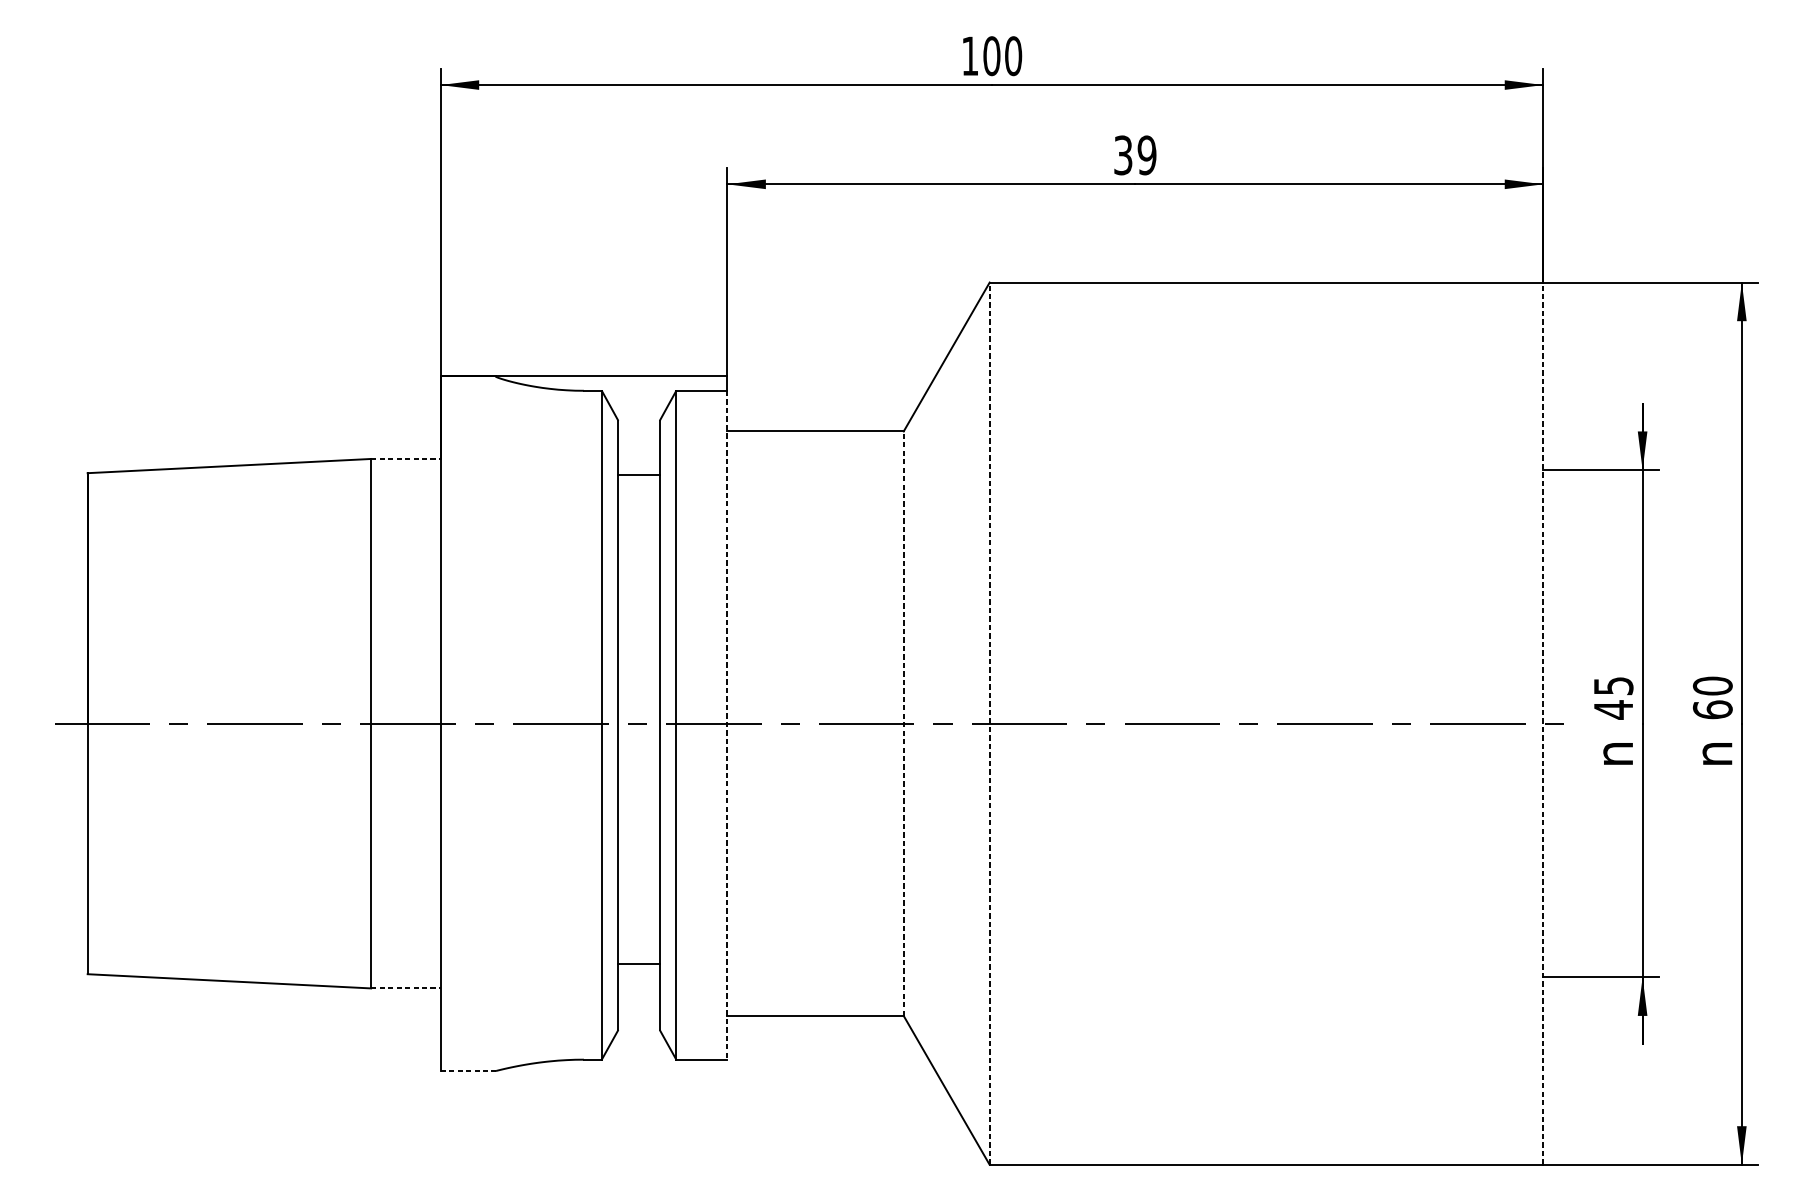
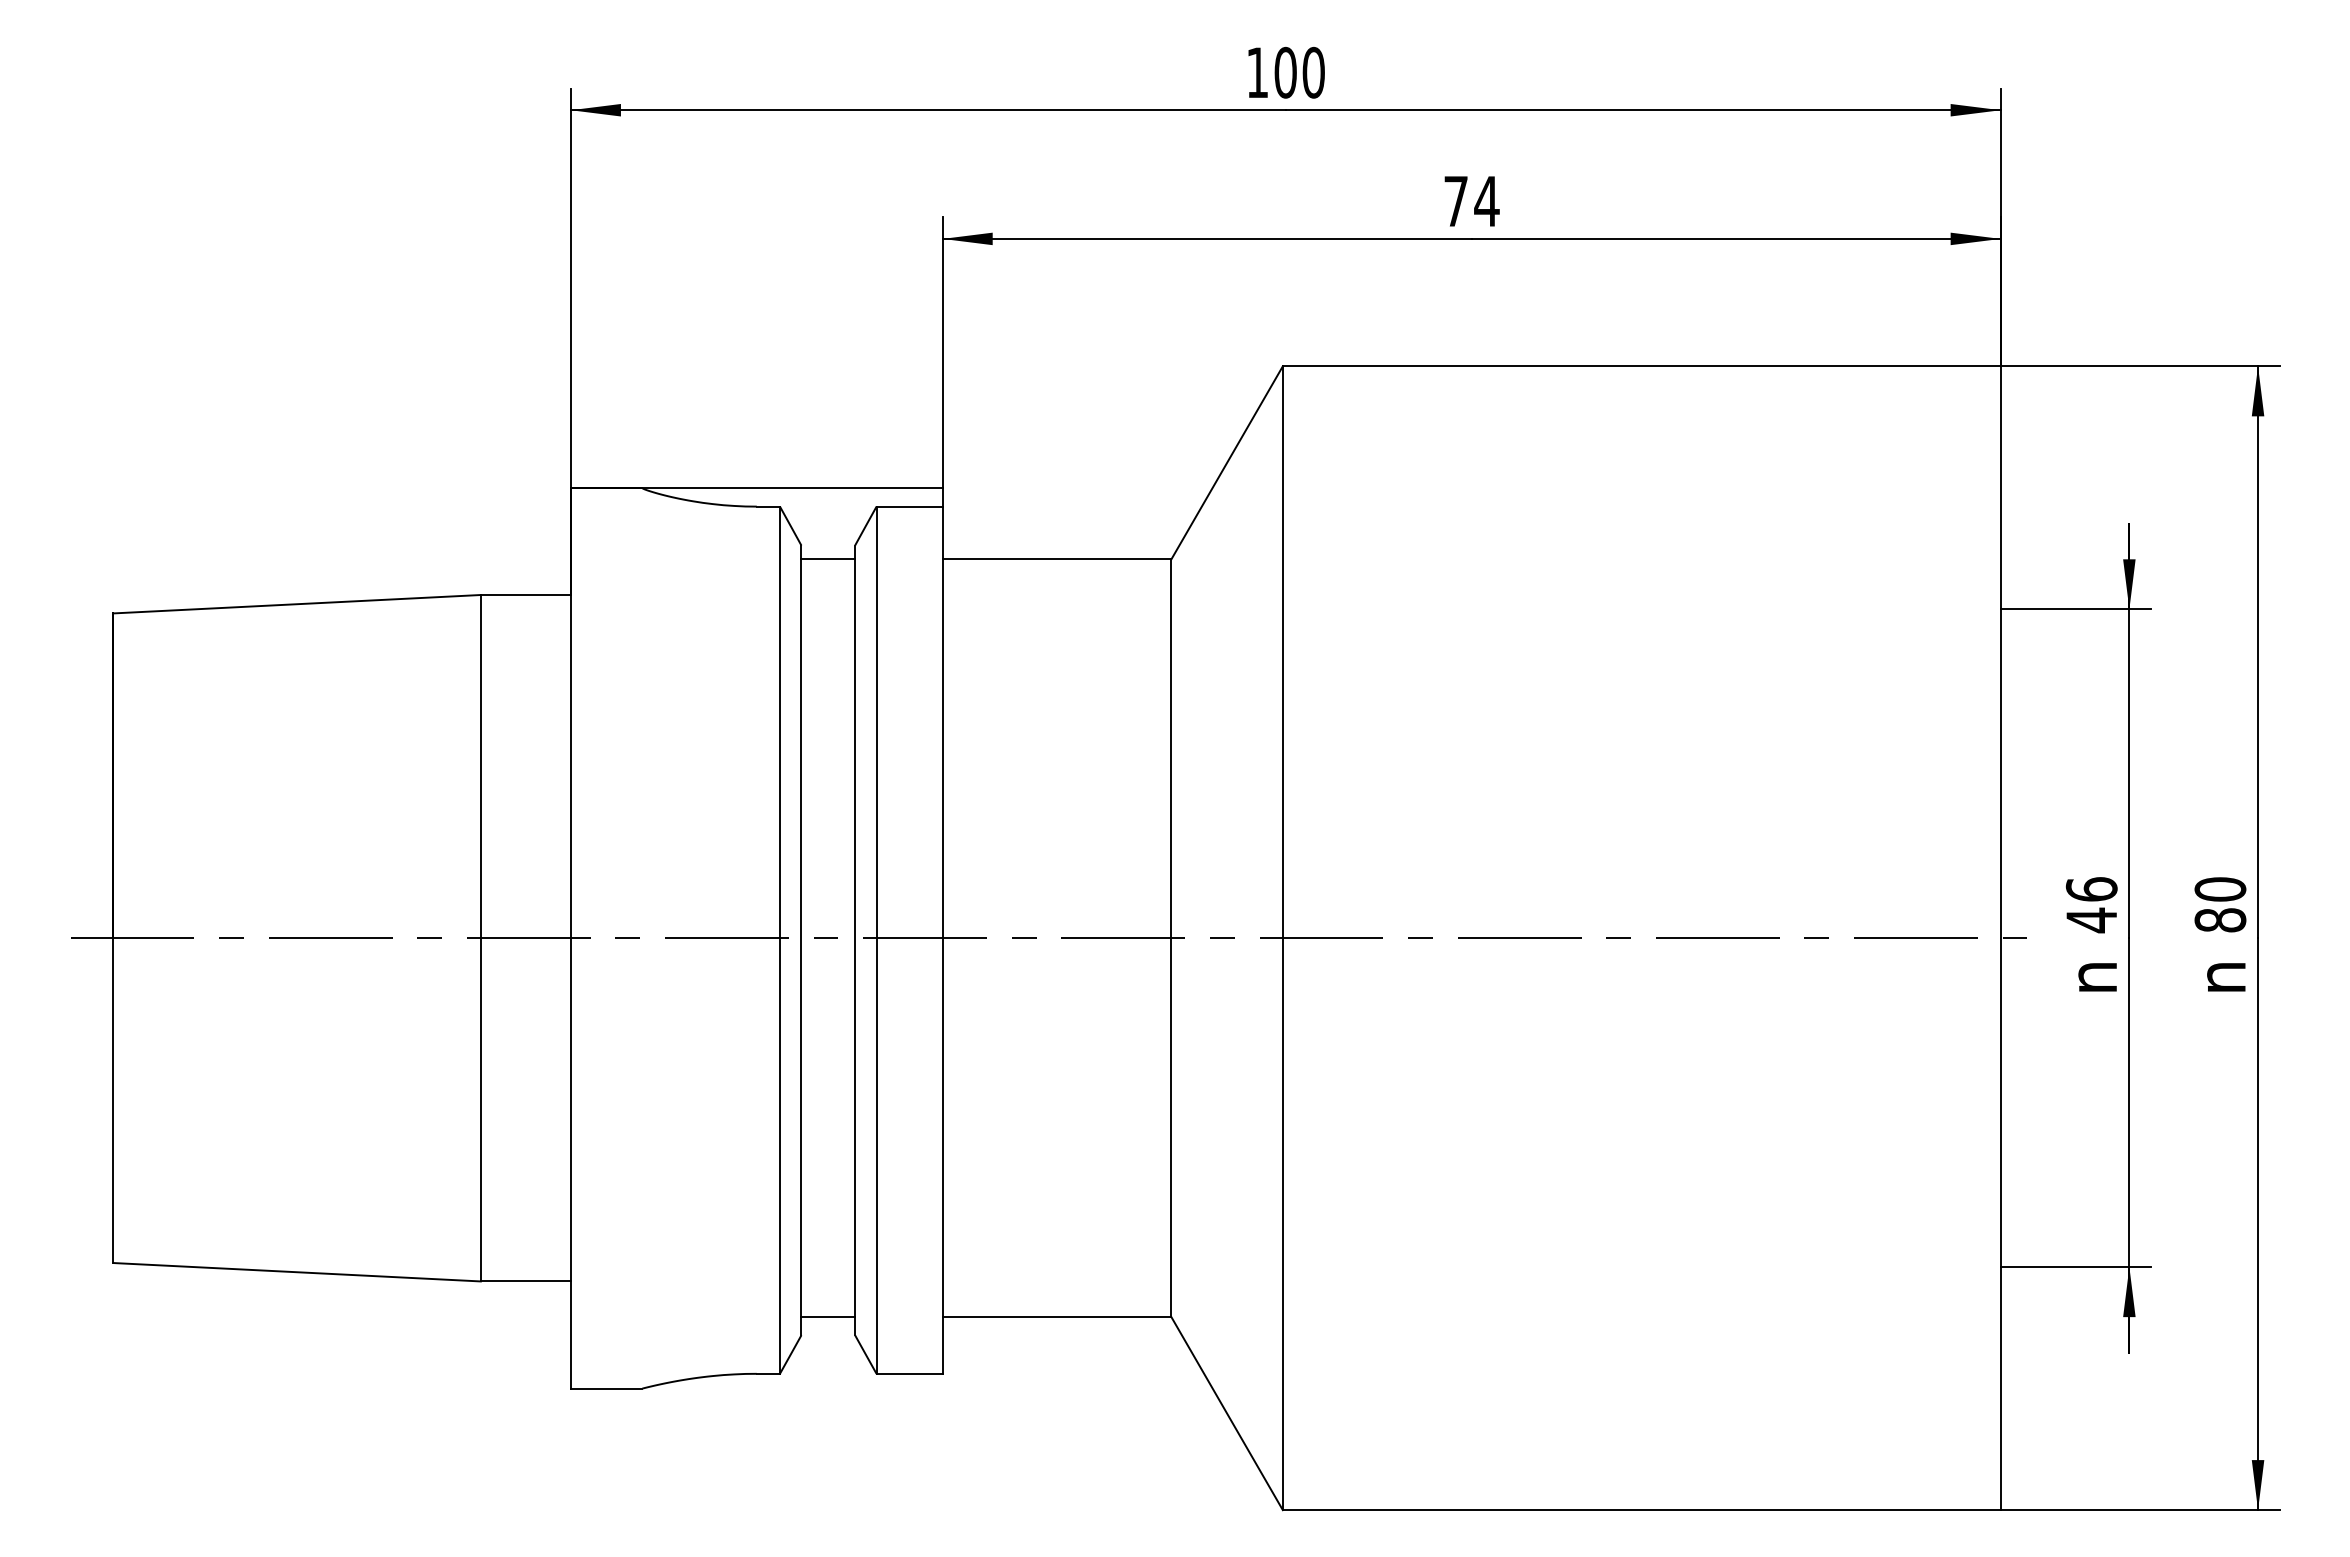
text: (1135, 155) -> (1471, 201), 39 -> 74
line: (406, 459) -> (526, 595), dashed -> solid
line: (639, 474) -> (828, 559), moved
text: (1613, 686) -> (2091, 889), 45 -> 46
text: (1712, 710) -> (2220, 920), 60 -> 80
line: (903, 723) -> (1171, 938), dashed -> solid
line: (989, 723) -> (1282, 938), dashed -> solid
line: (1543, 723) -> (2000, 938), dashed -> solid
line: (727, 725) -> (942, 940), dashed -> solid
line: (639, 964) -> (828, 1317), moved
line: (406, 988) -> (526, 1281), dashed -> solid
line: (468, 1070) -> (606, 1388), dashed -> solid

